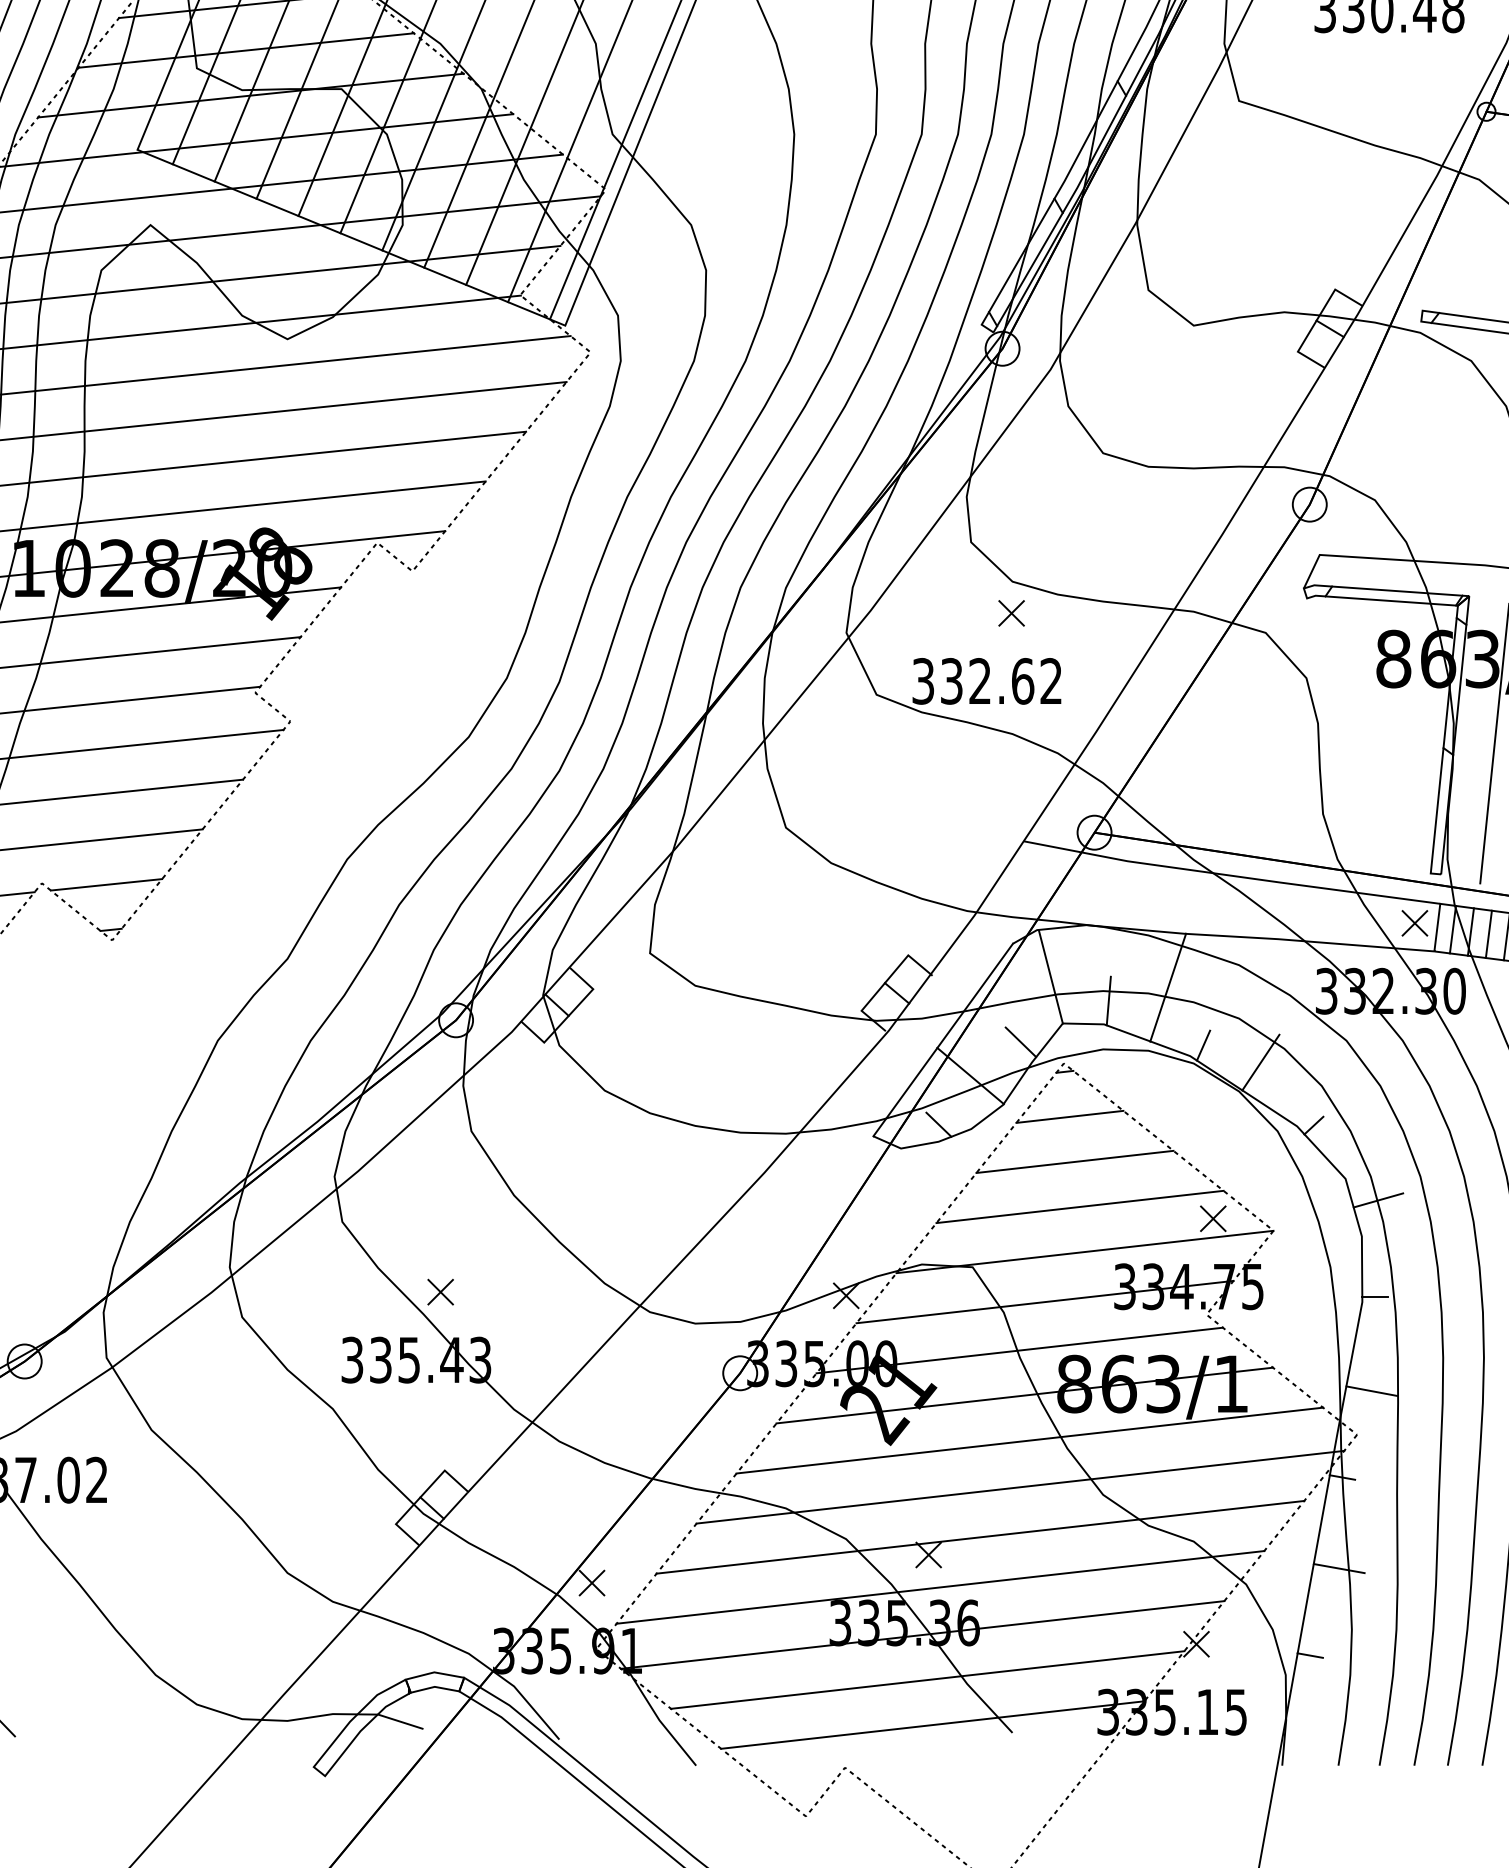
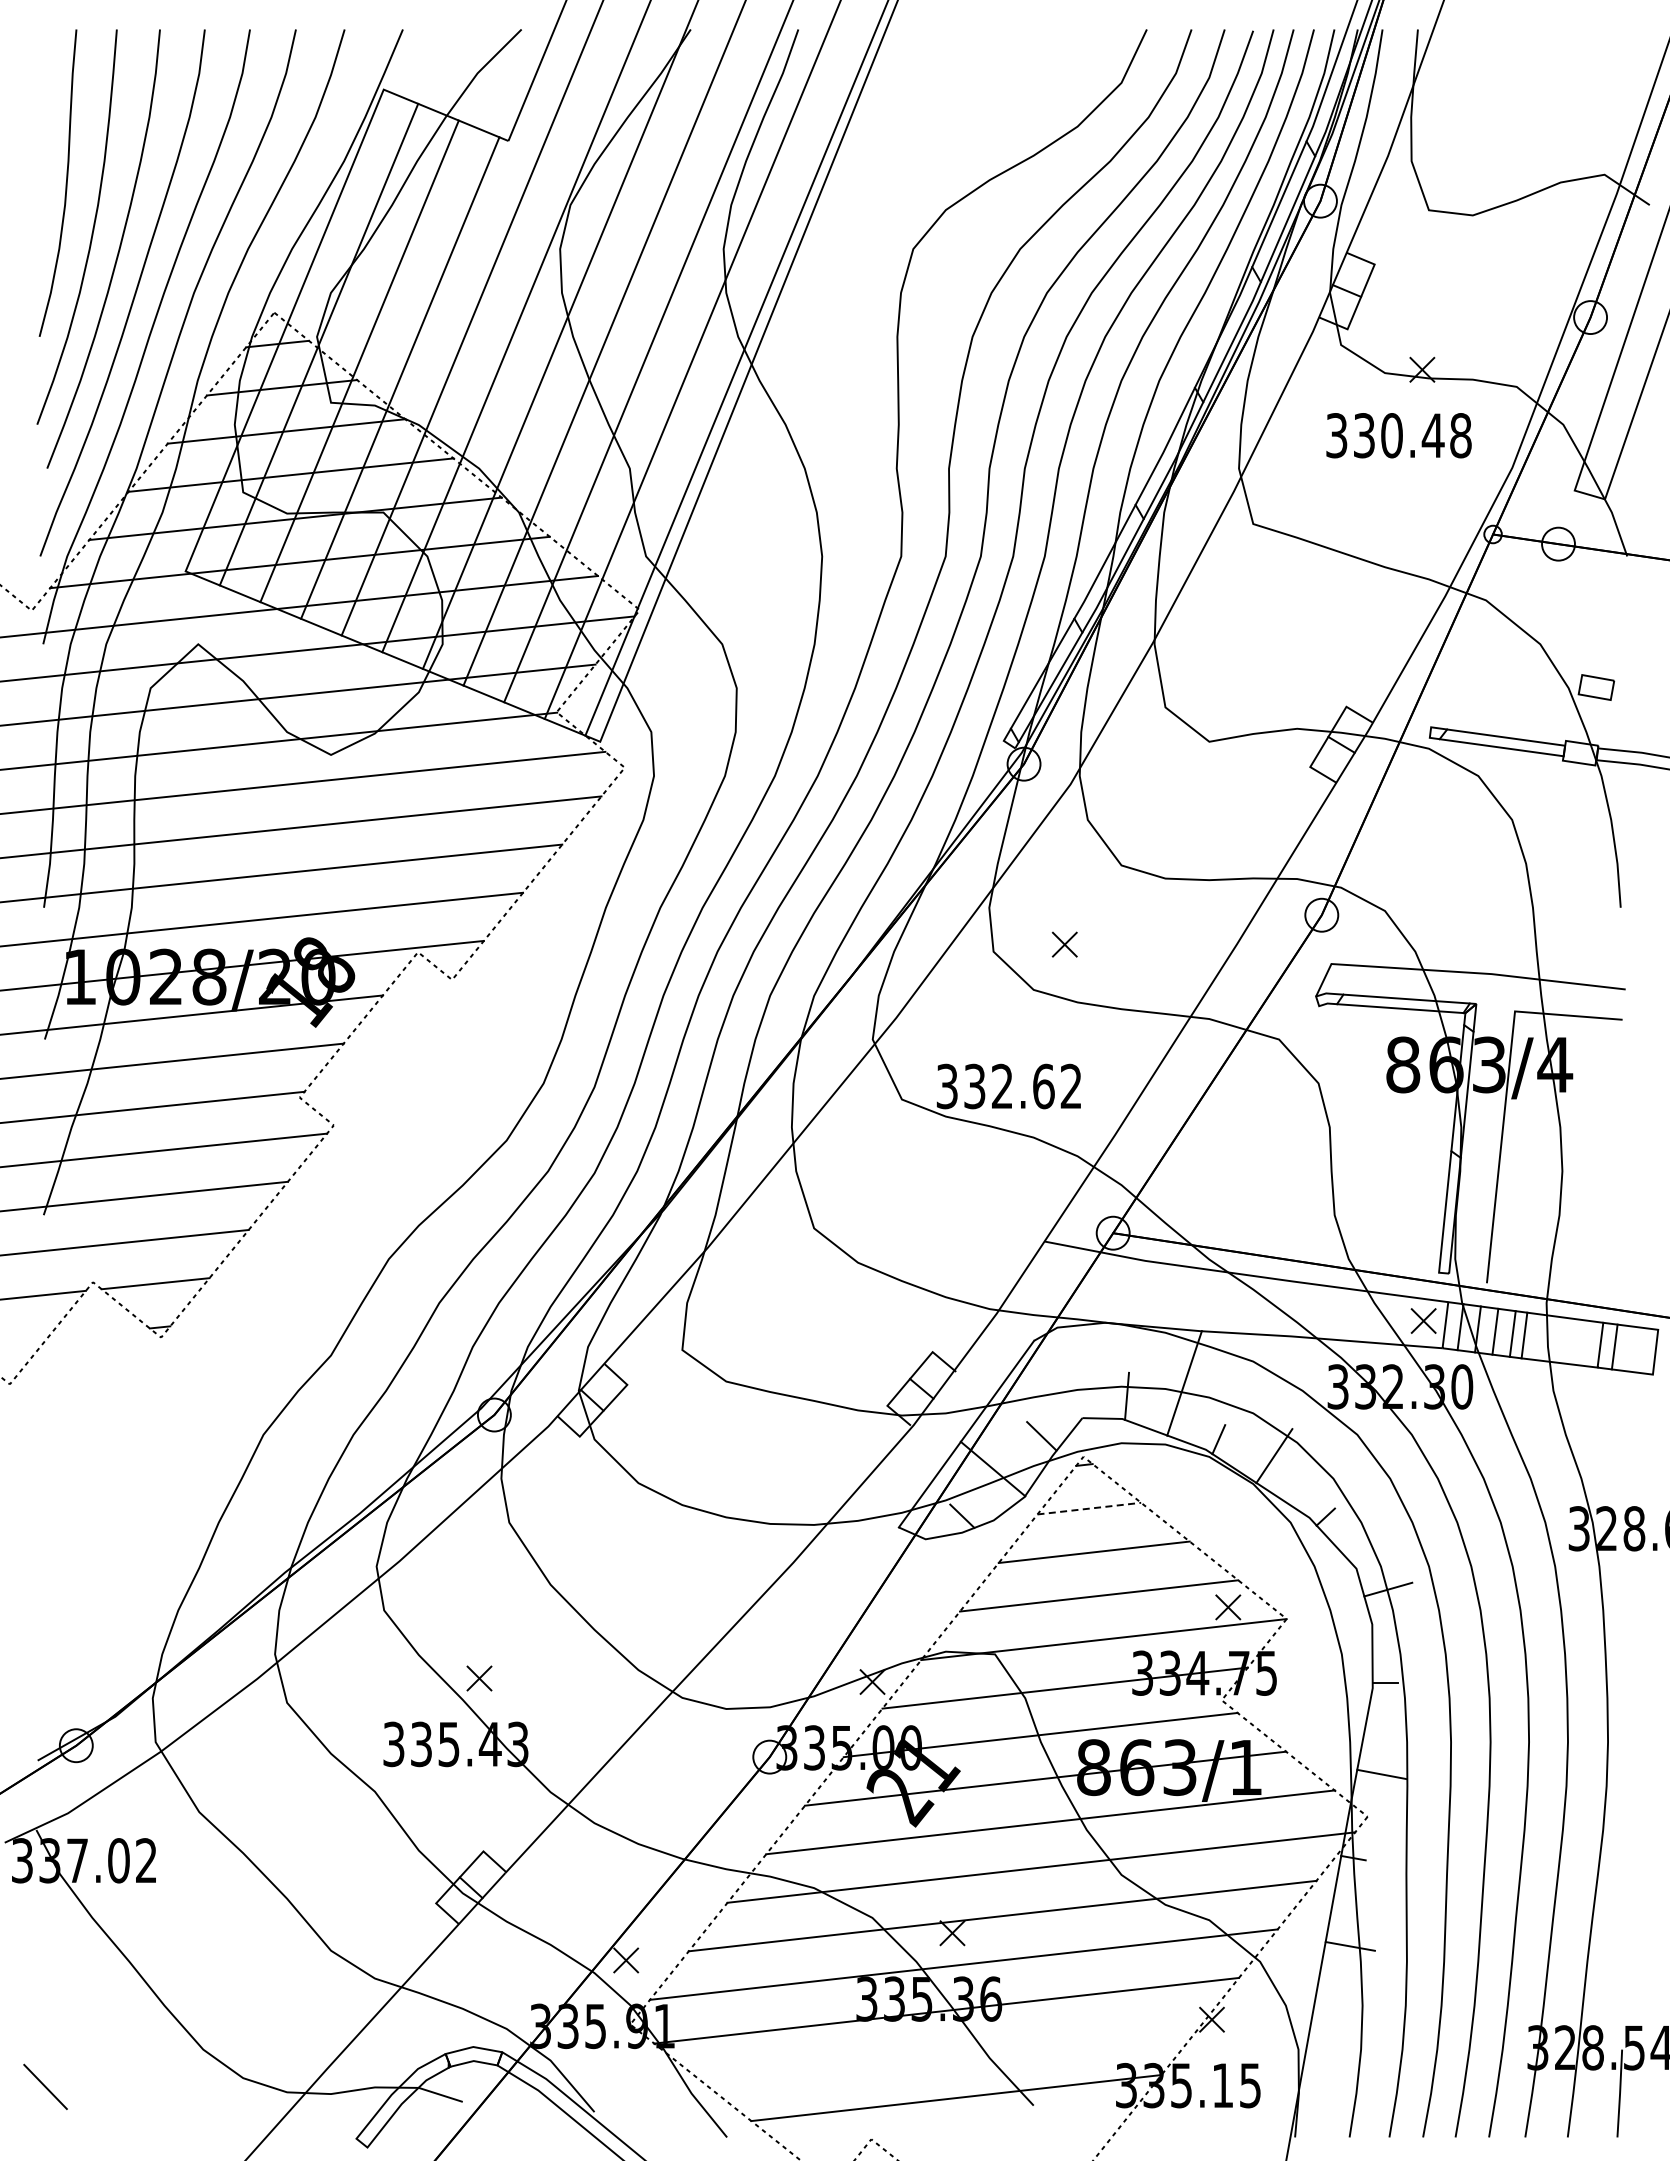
part: (1011, 613) -> (1064, 944), moved
line: (1050, 976) -> (1070, 1372), removed
line: (1070, 1116) -> (1089, 1508), solid -> dashed
line: (1309, 1655) -> (1321, 2030), removed
line: (927, 1680) -> (951, 2054), removed

